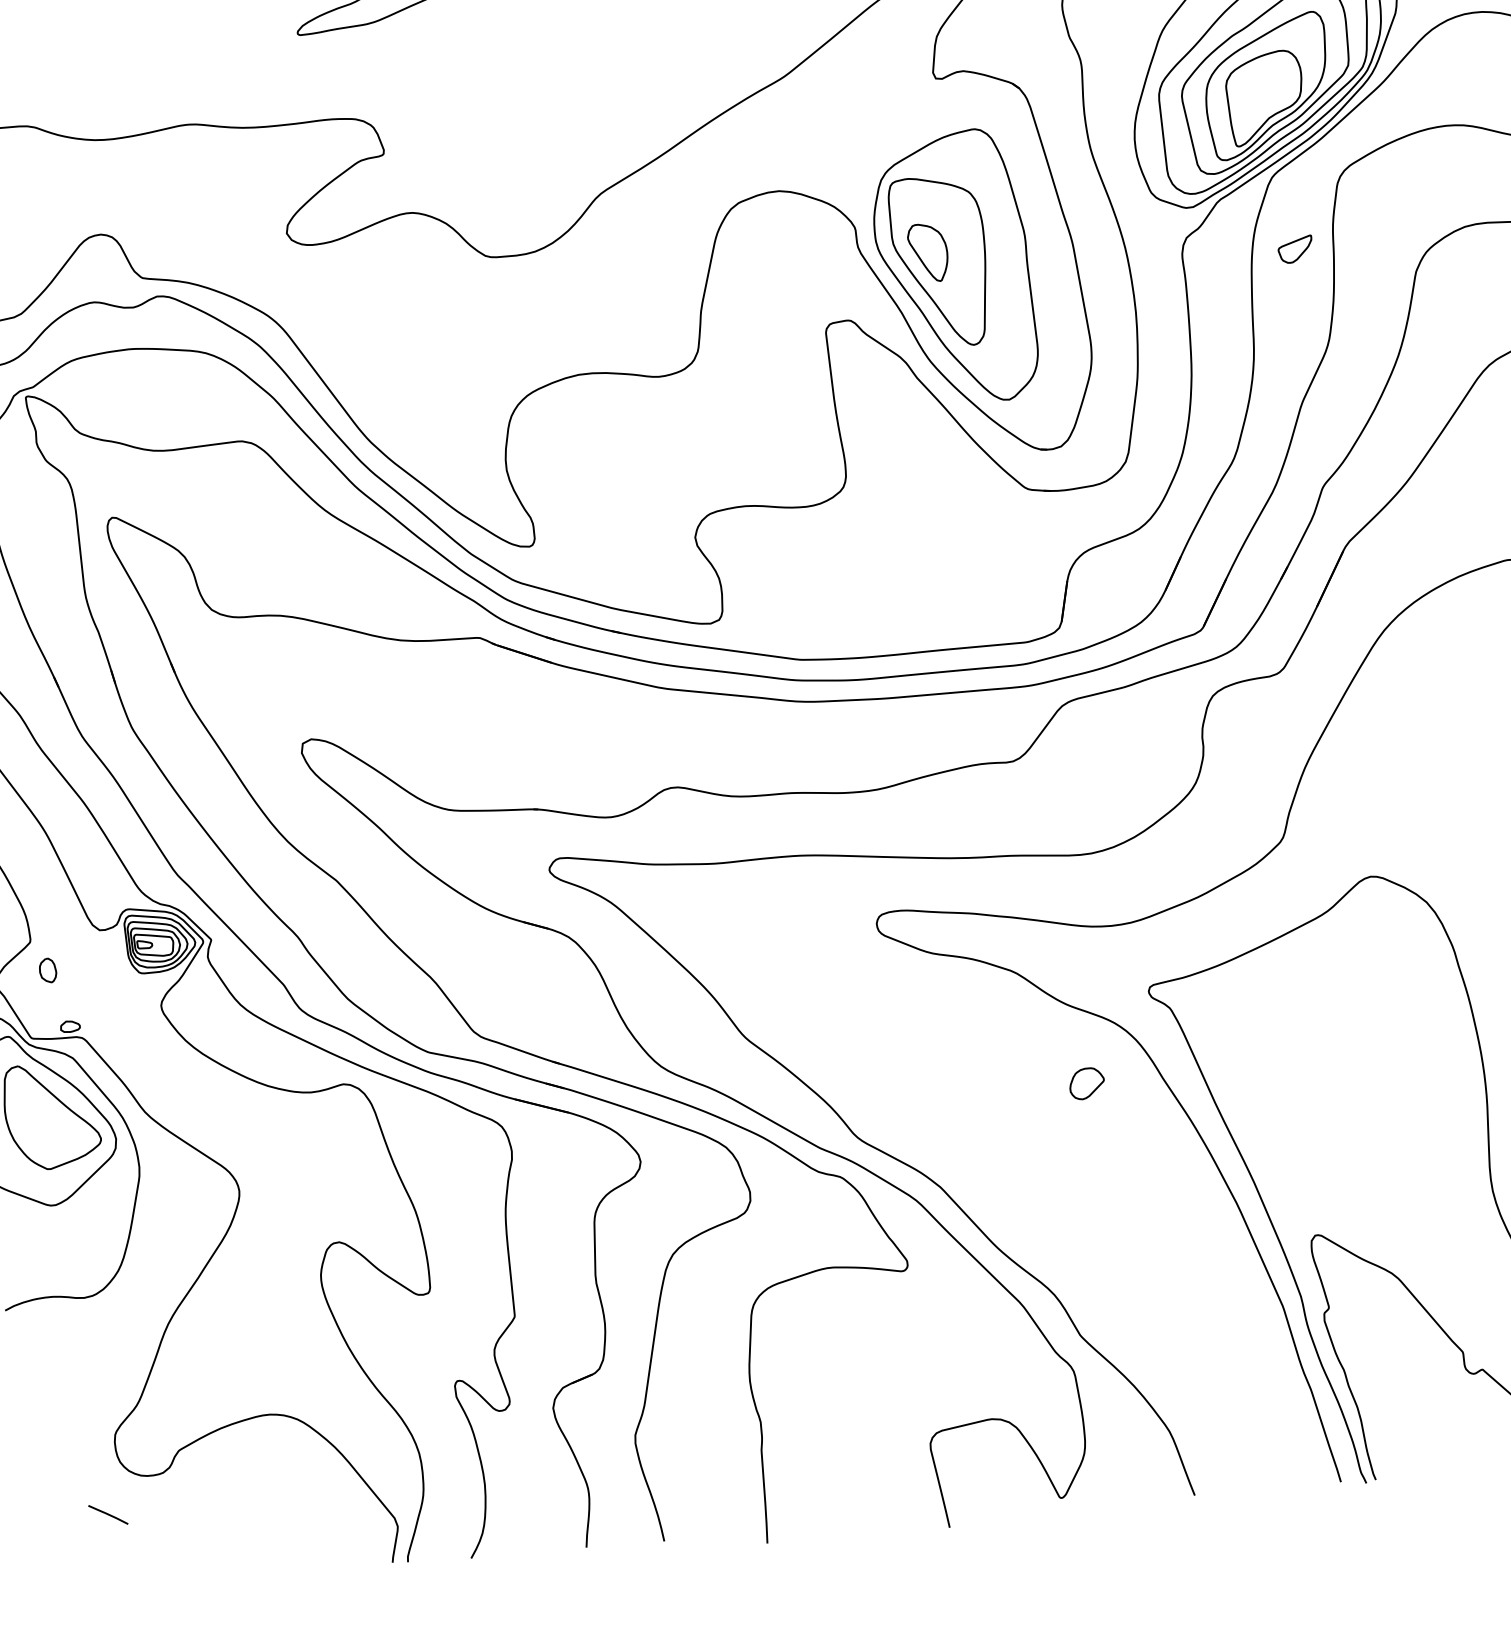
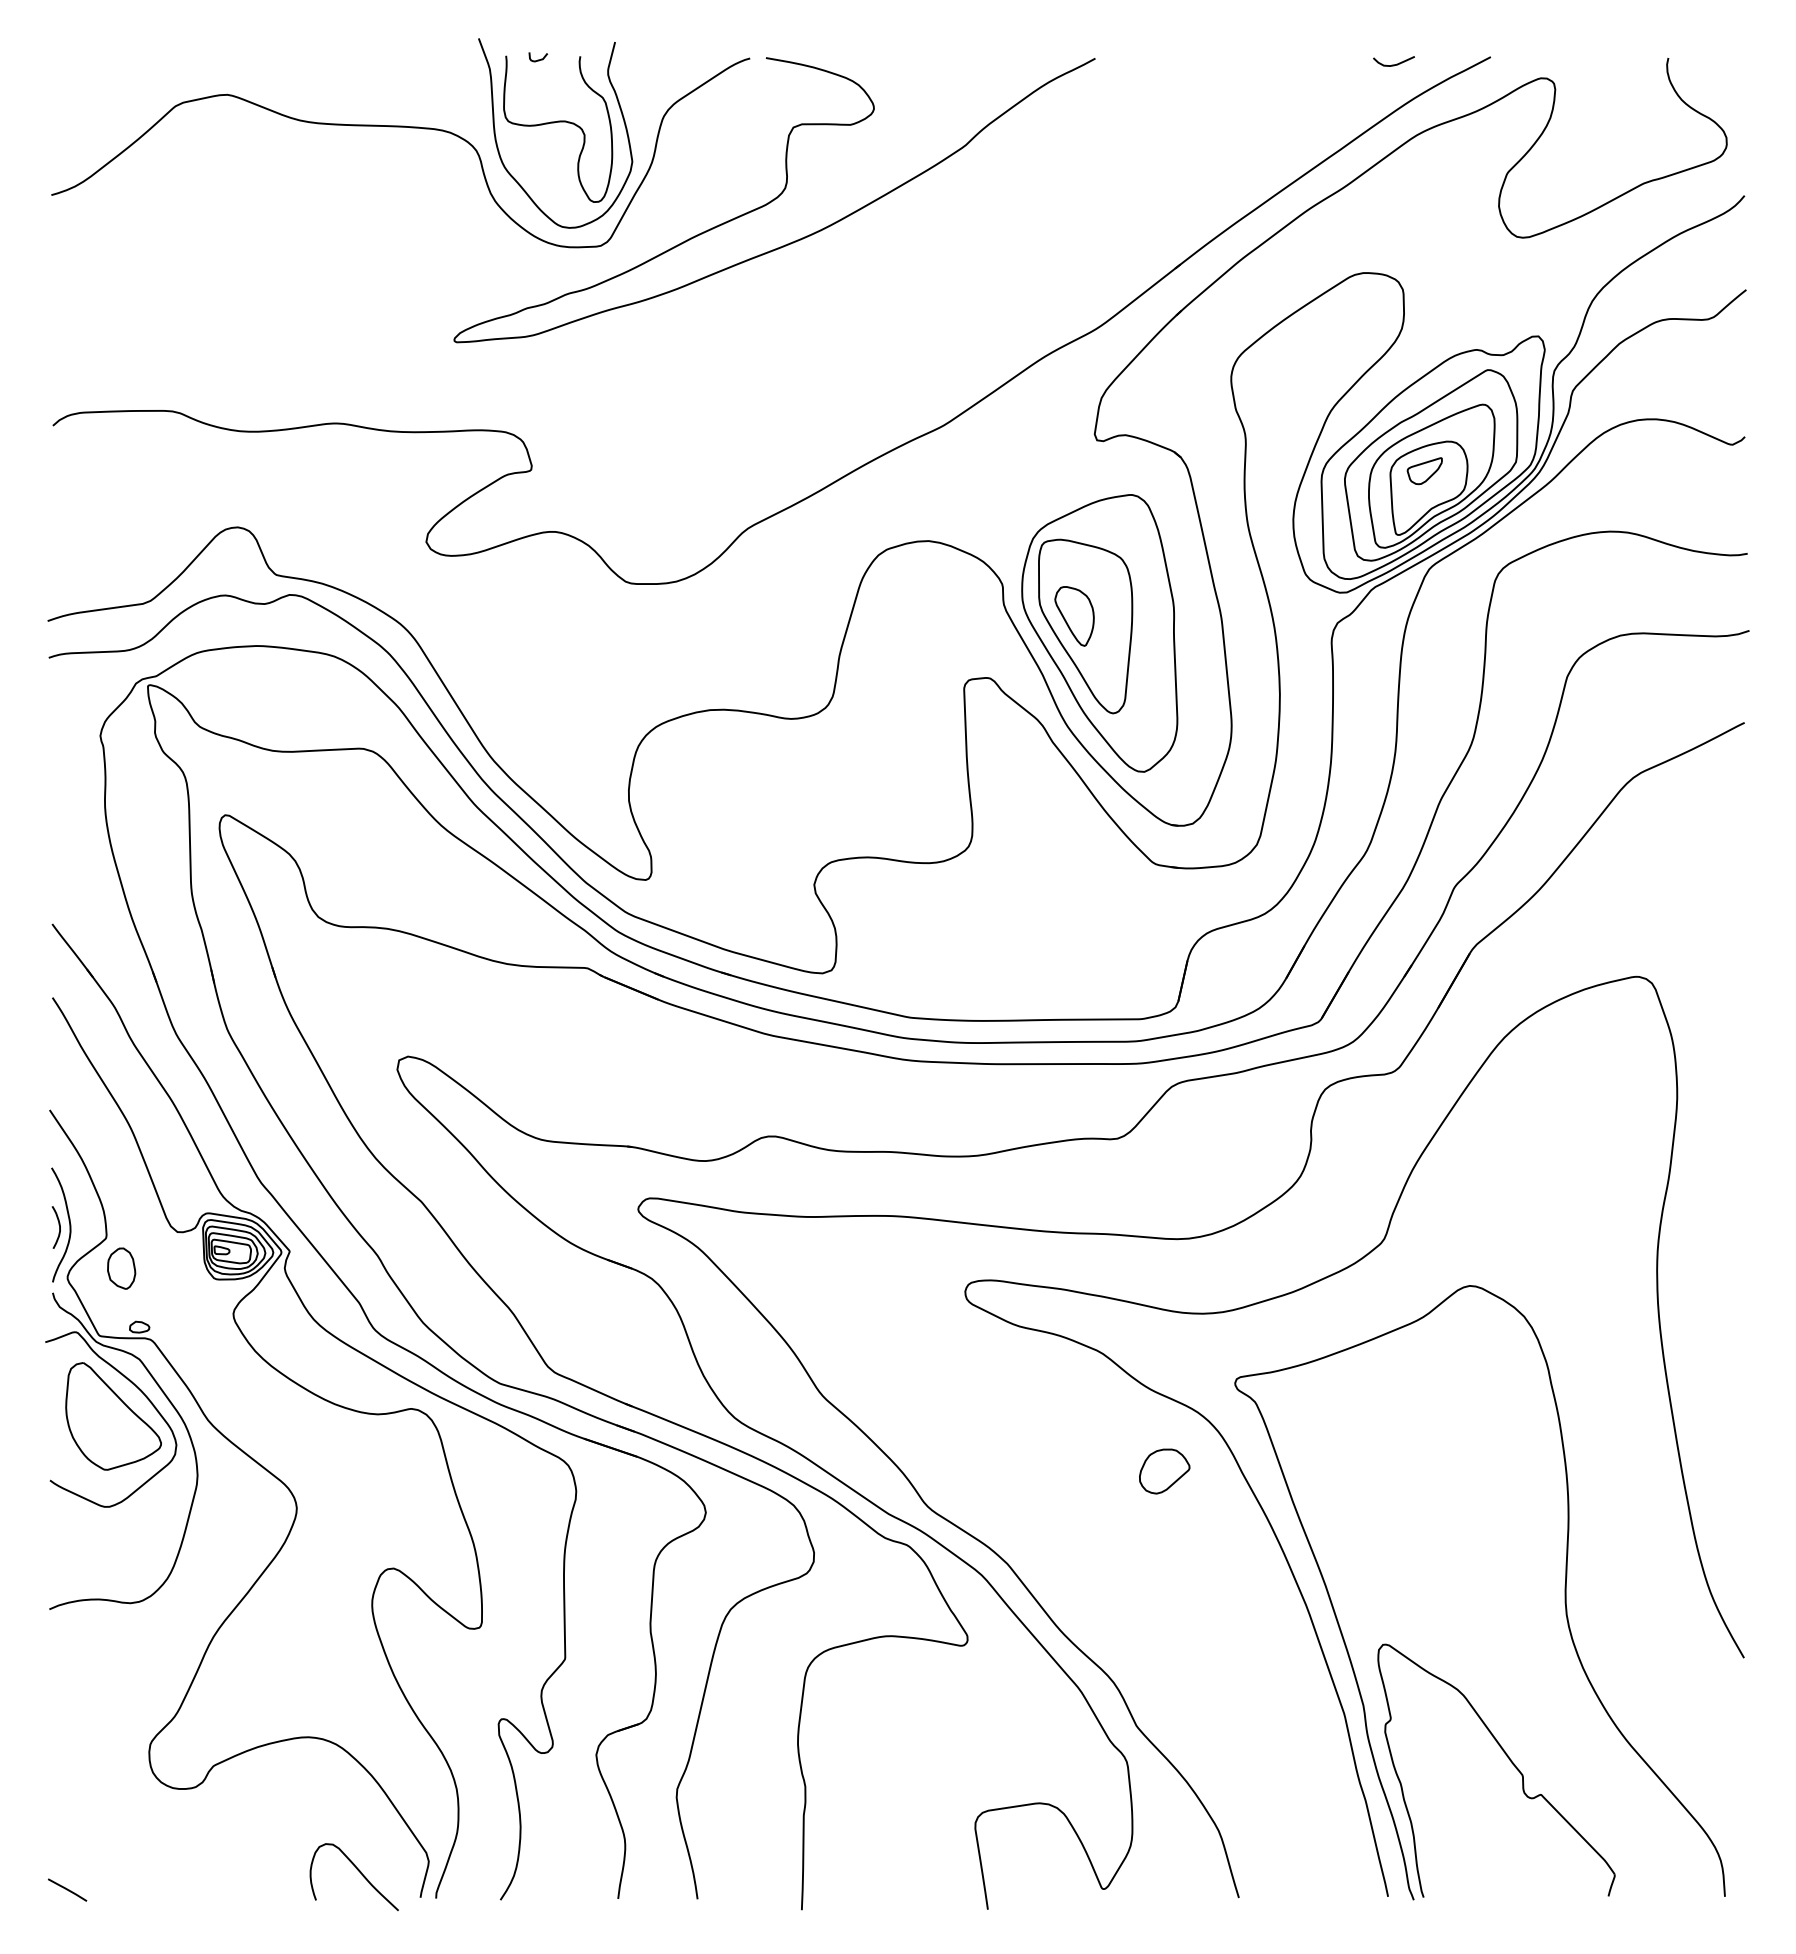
part: (1295, 249) -> (1424, 471), moved
part: (47, 970) -> (121, 1268), size x1.67
part: (1086, 1083) -> (1164, 1471), size x1.43
line: (108, 1514) -> (67, 1889), moved
curve: (329, 1542) -> (358, 1871), added

